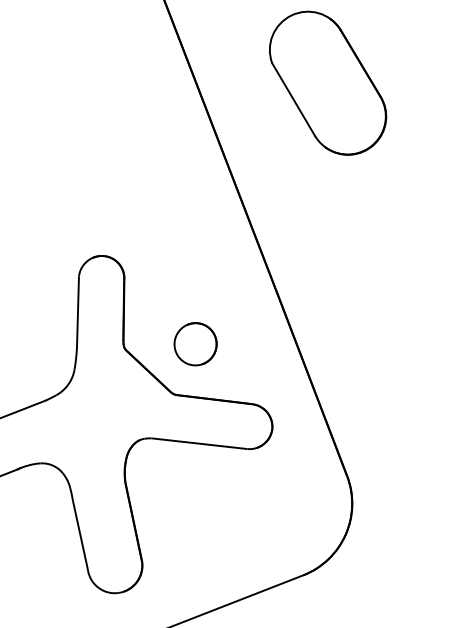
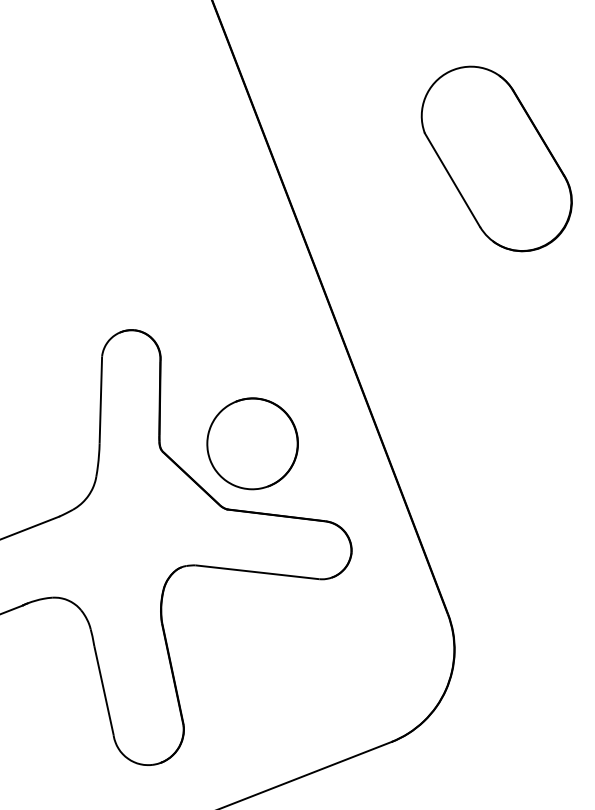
part: (328, 82) -> (497, 158), moved
part: (195, 344) -> (252, 444), size x1.67

